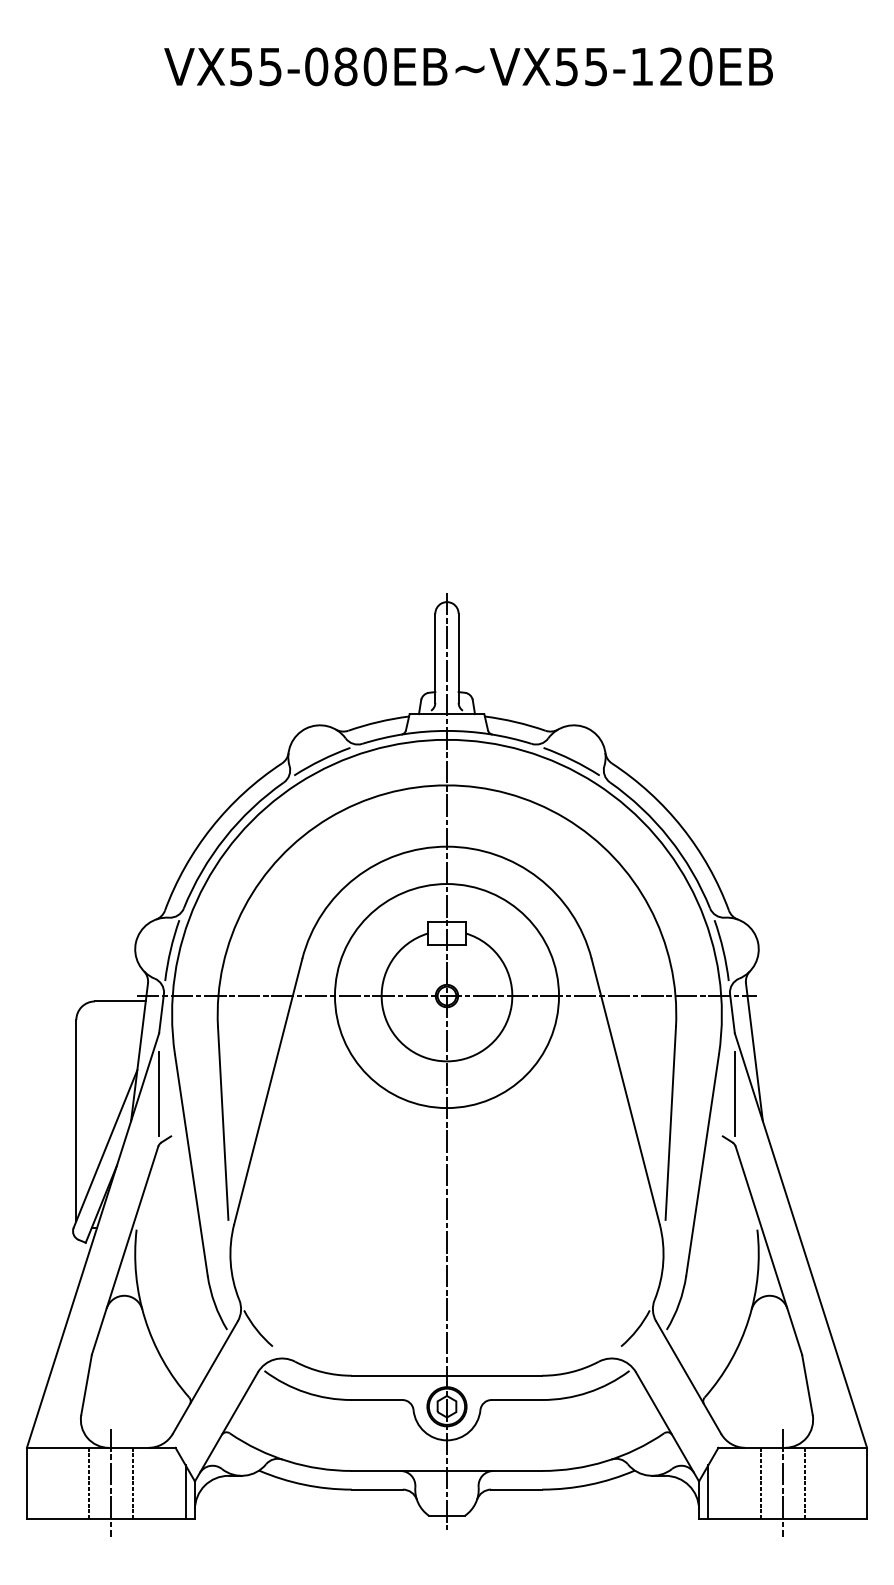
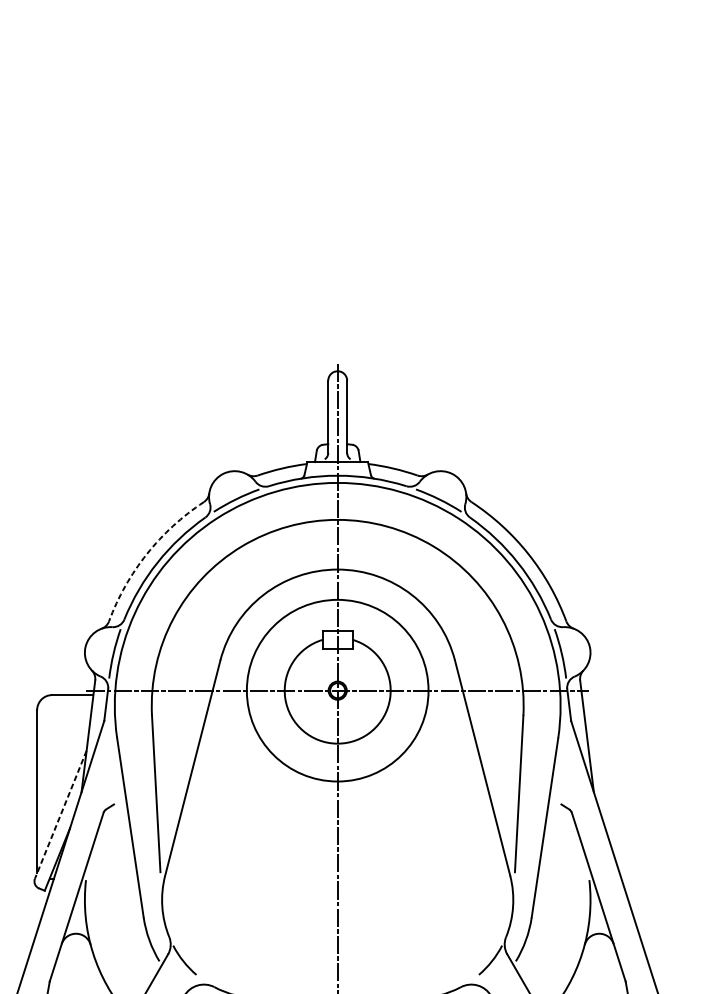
arc: (211, 827) -> (146, 554), solid -> dashed
line: (159, 1093) -> (104, 769), removed
line: (734, 1093) -> (570, 769), removed
line: (105, 1149) -> (60, 815), solid -> dashed

